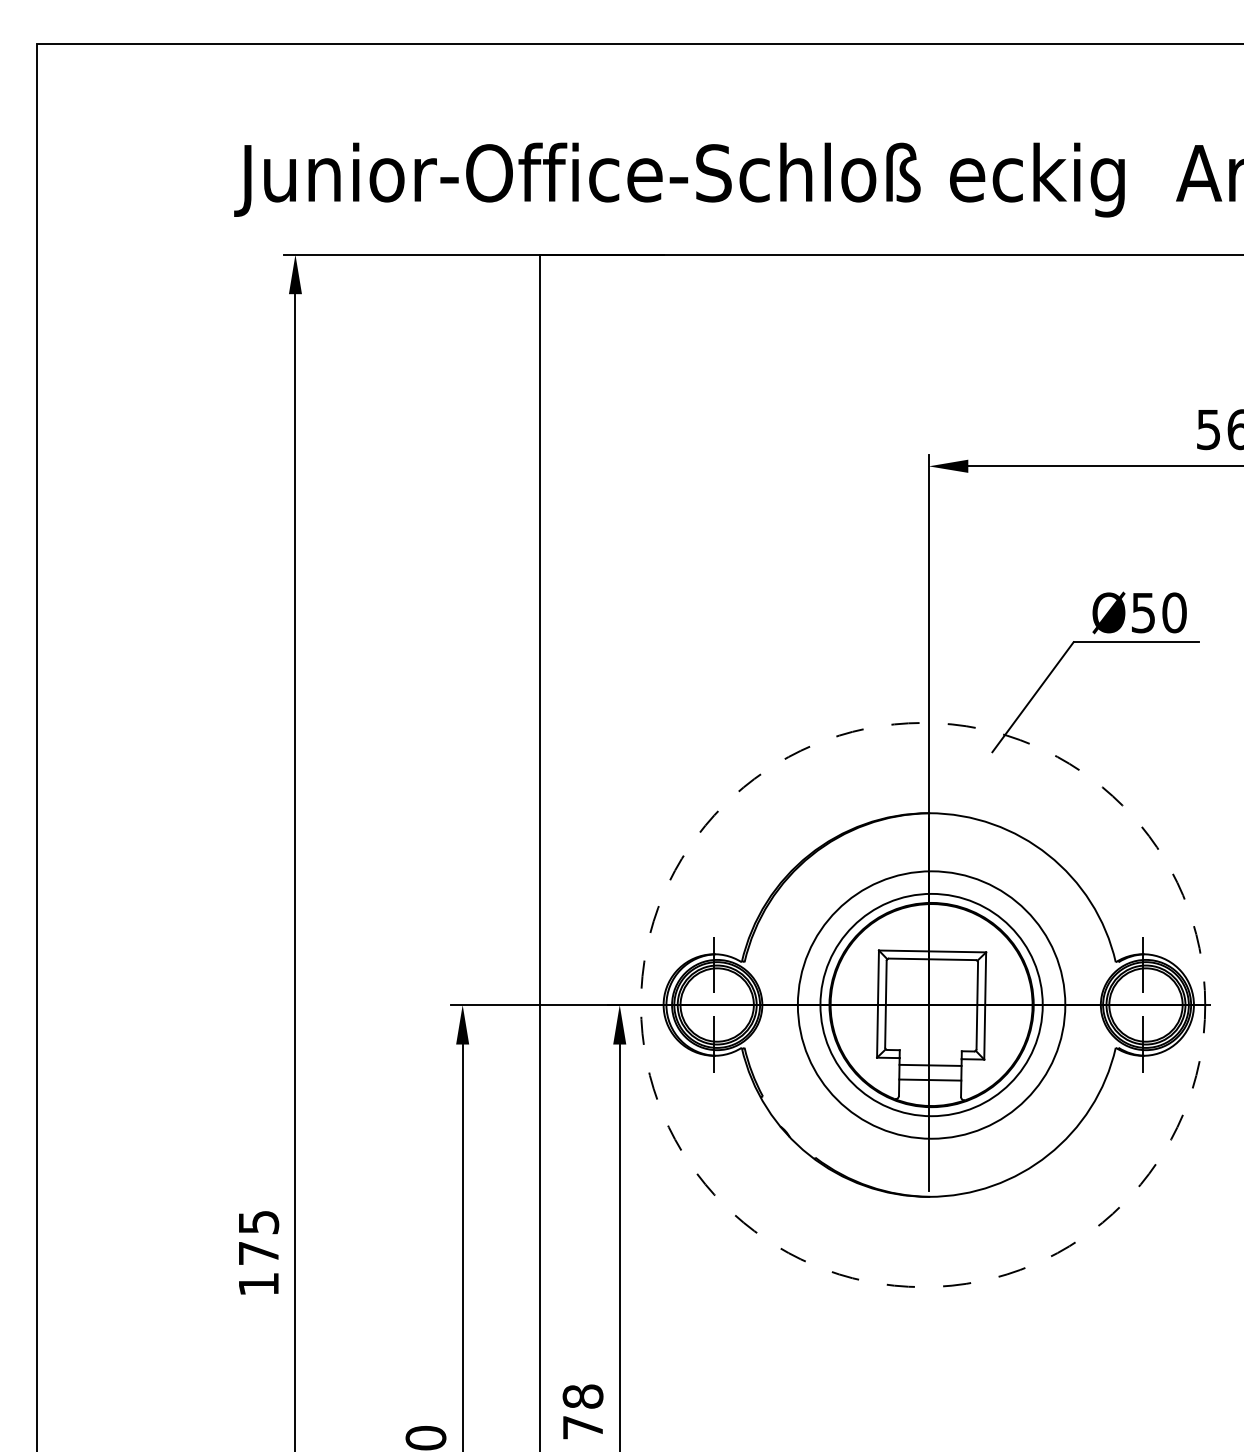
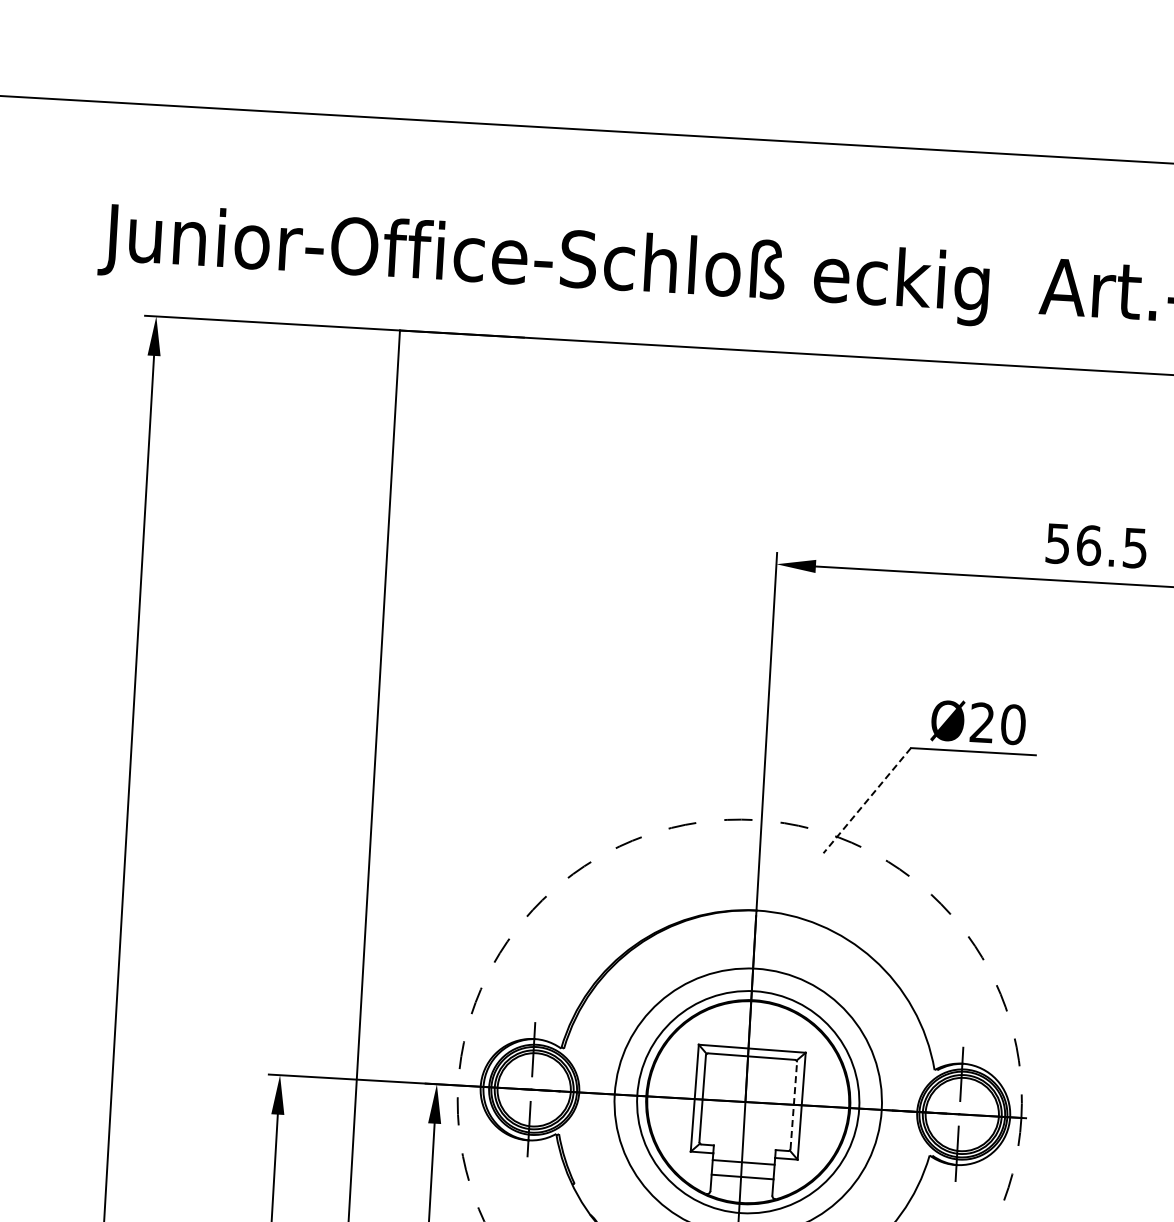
text: (1142, 612) -> (981, 722), Ø50 -> Ø20
line: (1032, 697) -> (866, 800), solid -> dashed
line: (977, 1005) -> (794, 1105), solid -> dashed

